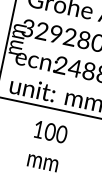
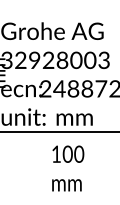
text: (48, 146) -> (68, 168), moved

